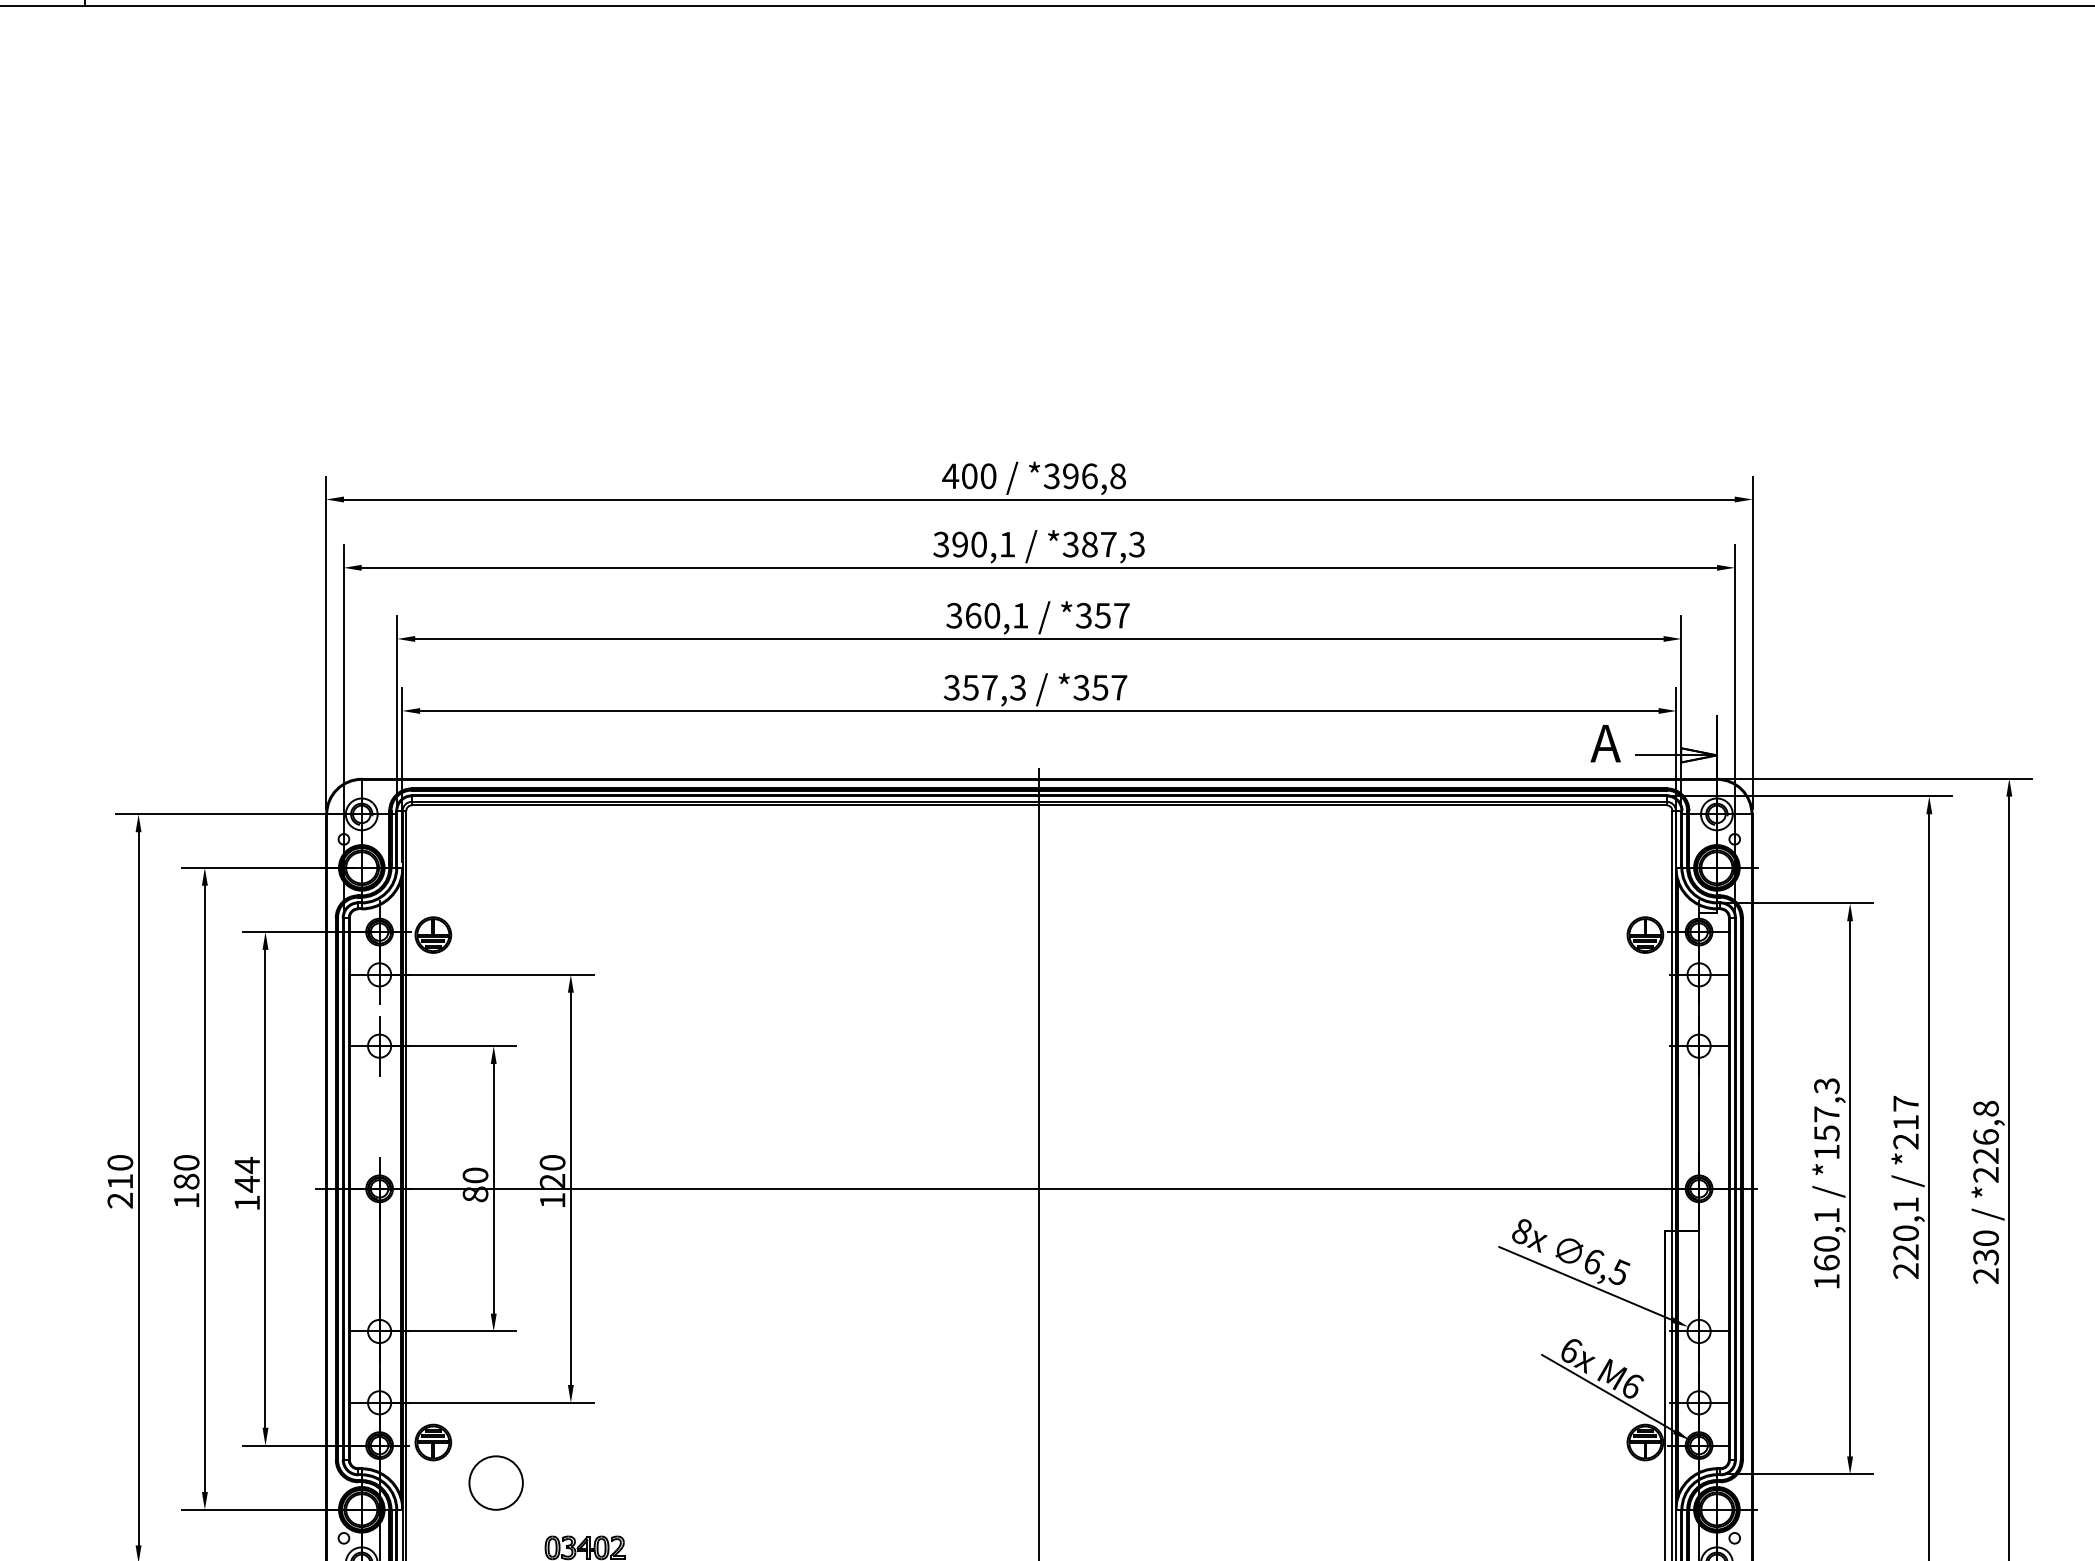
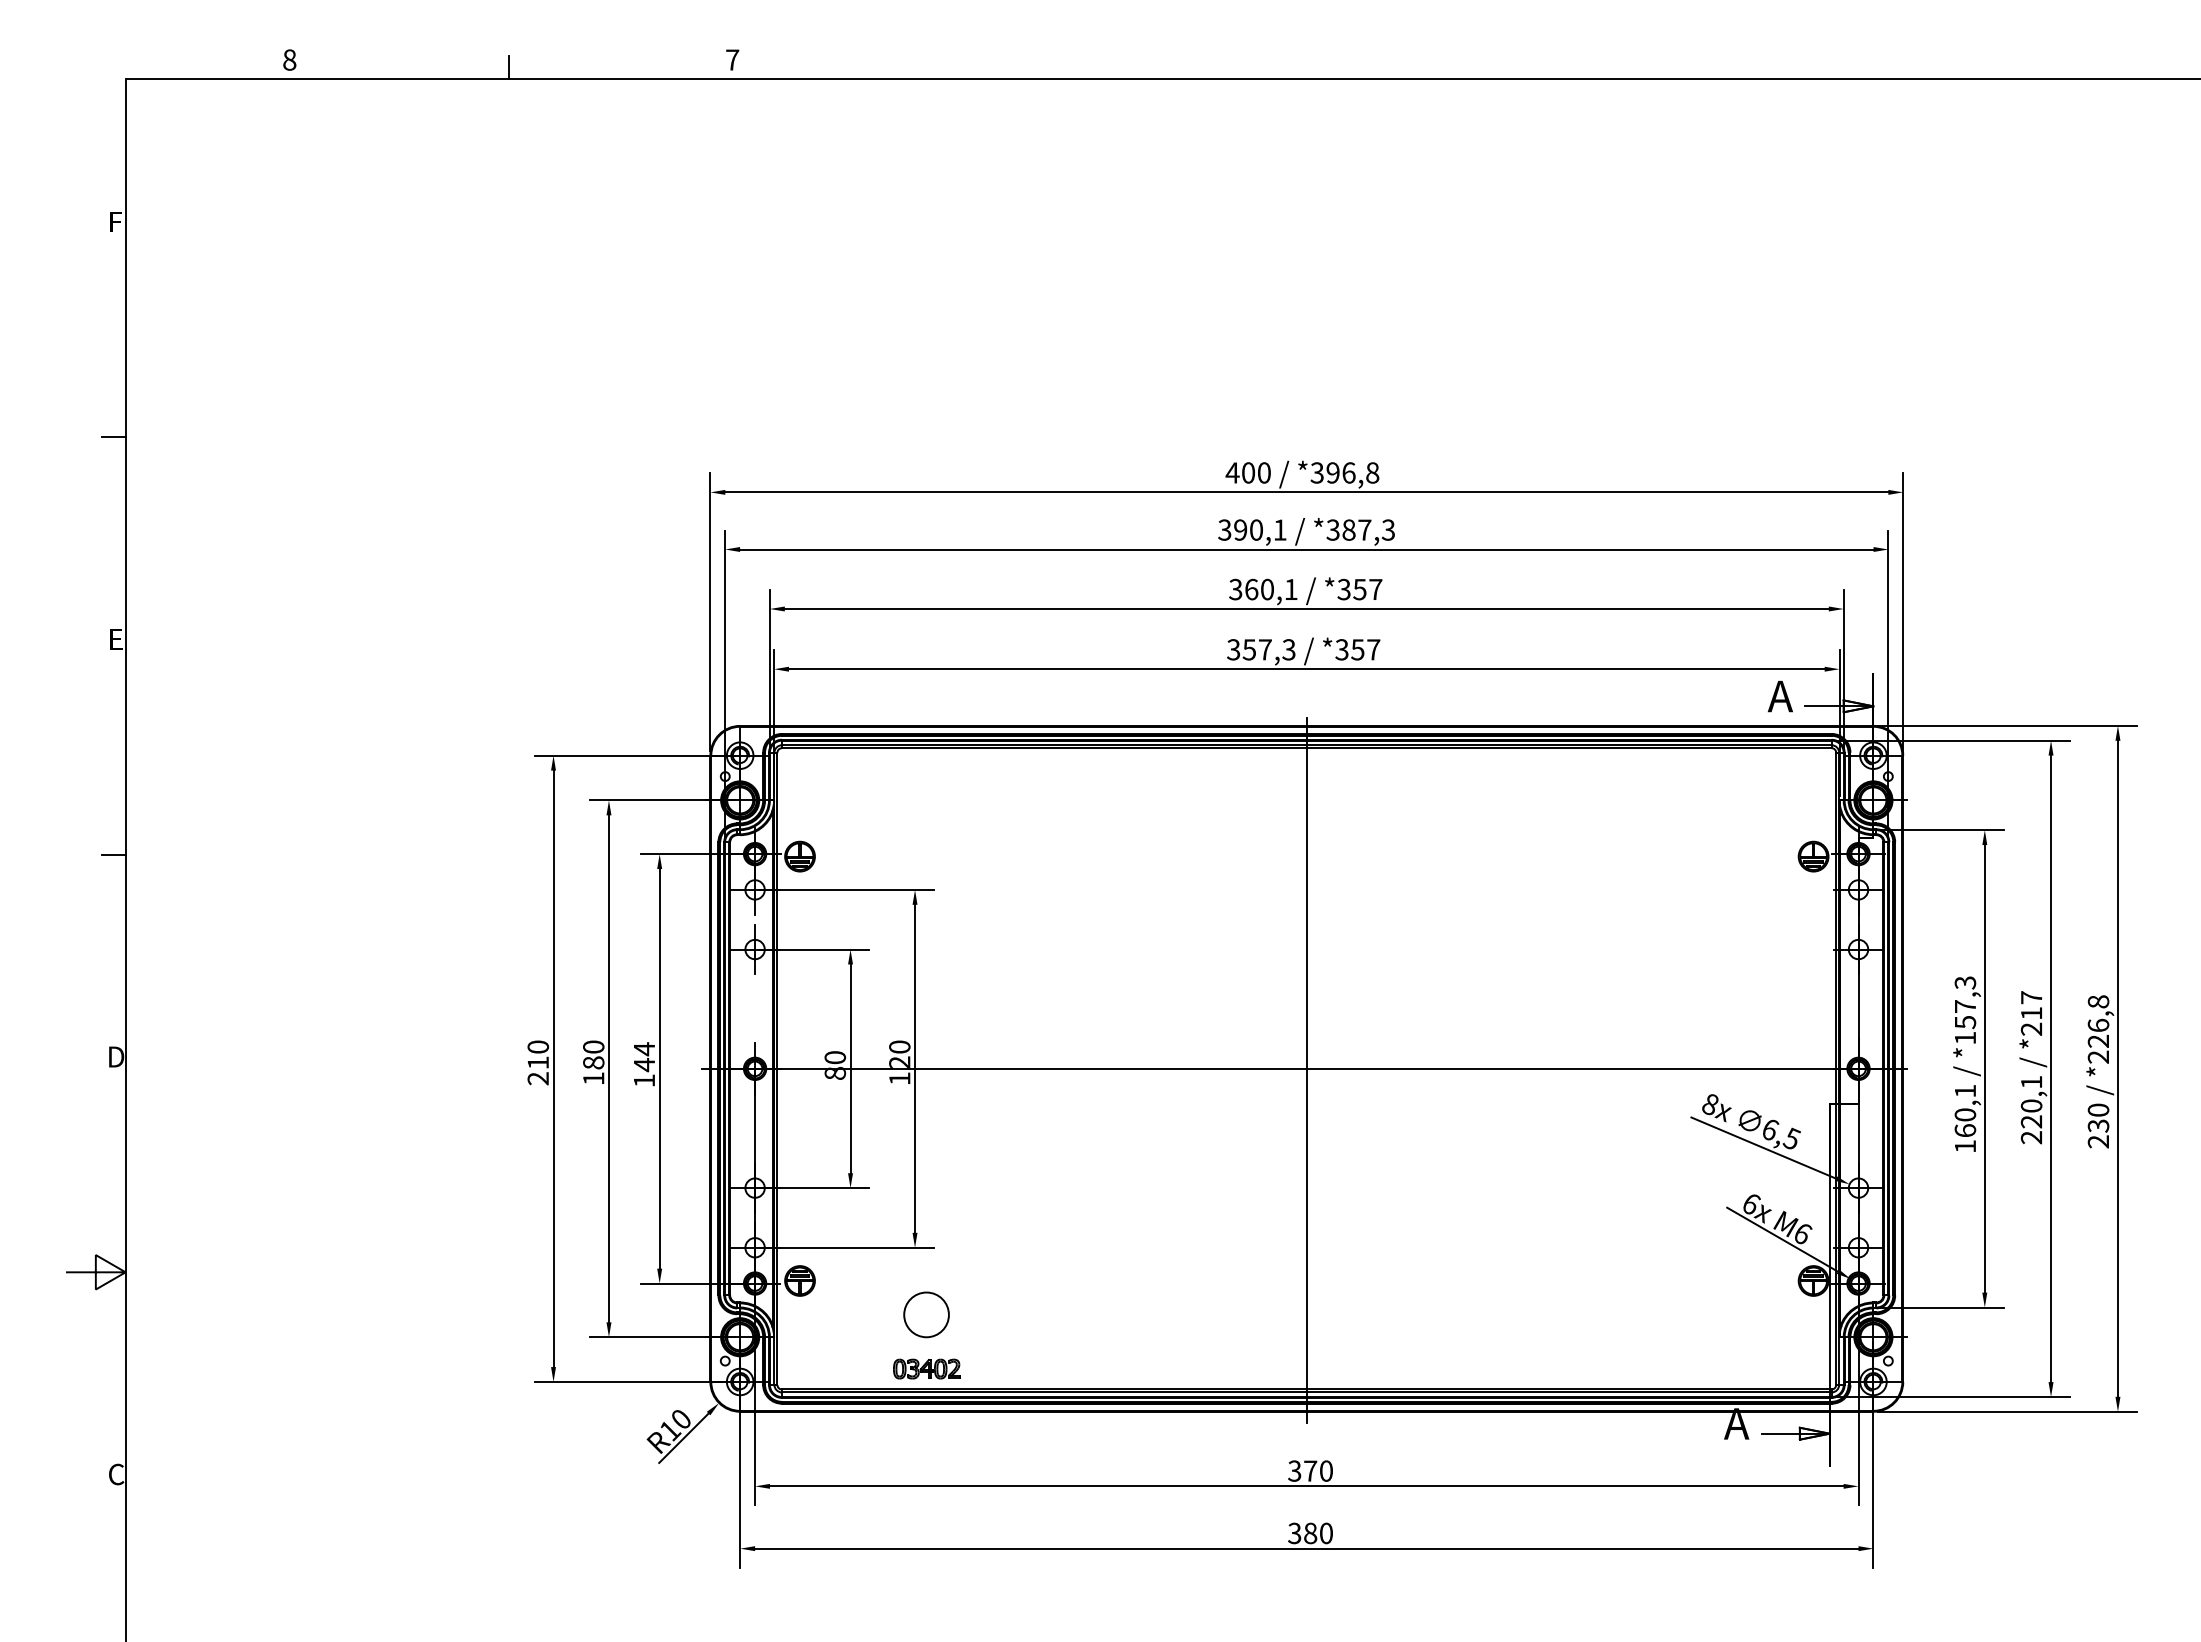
circle: (496, 1482) -> (926, 1314), moved

